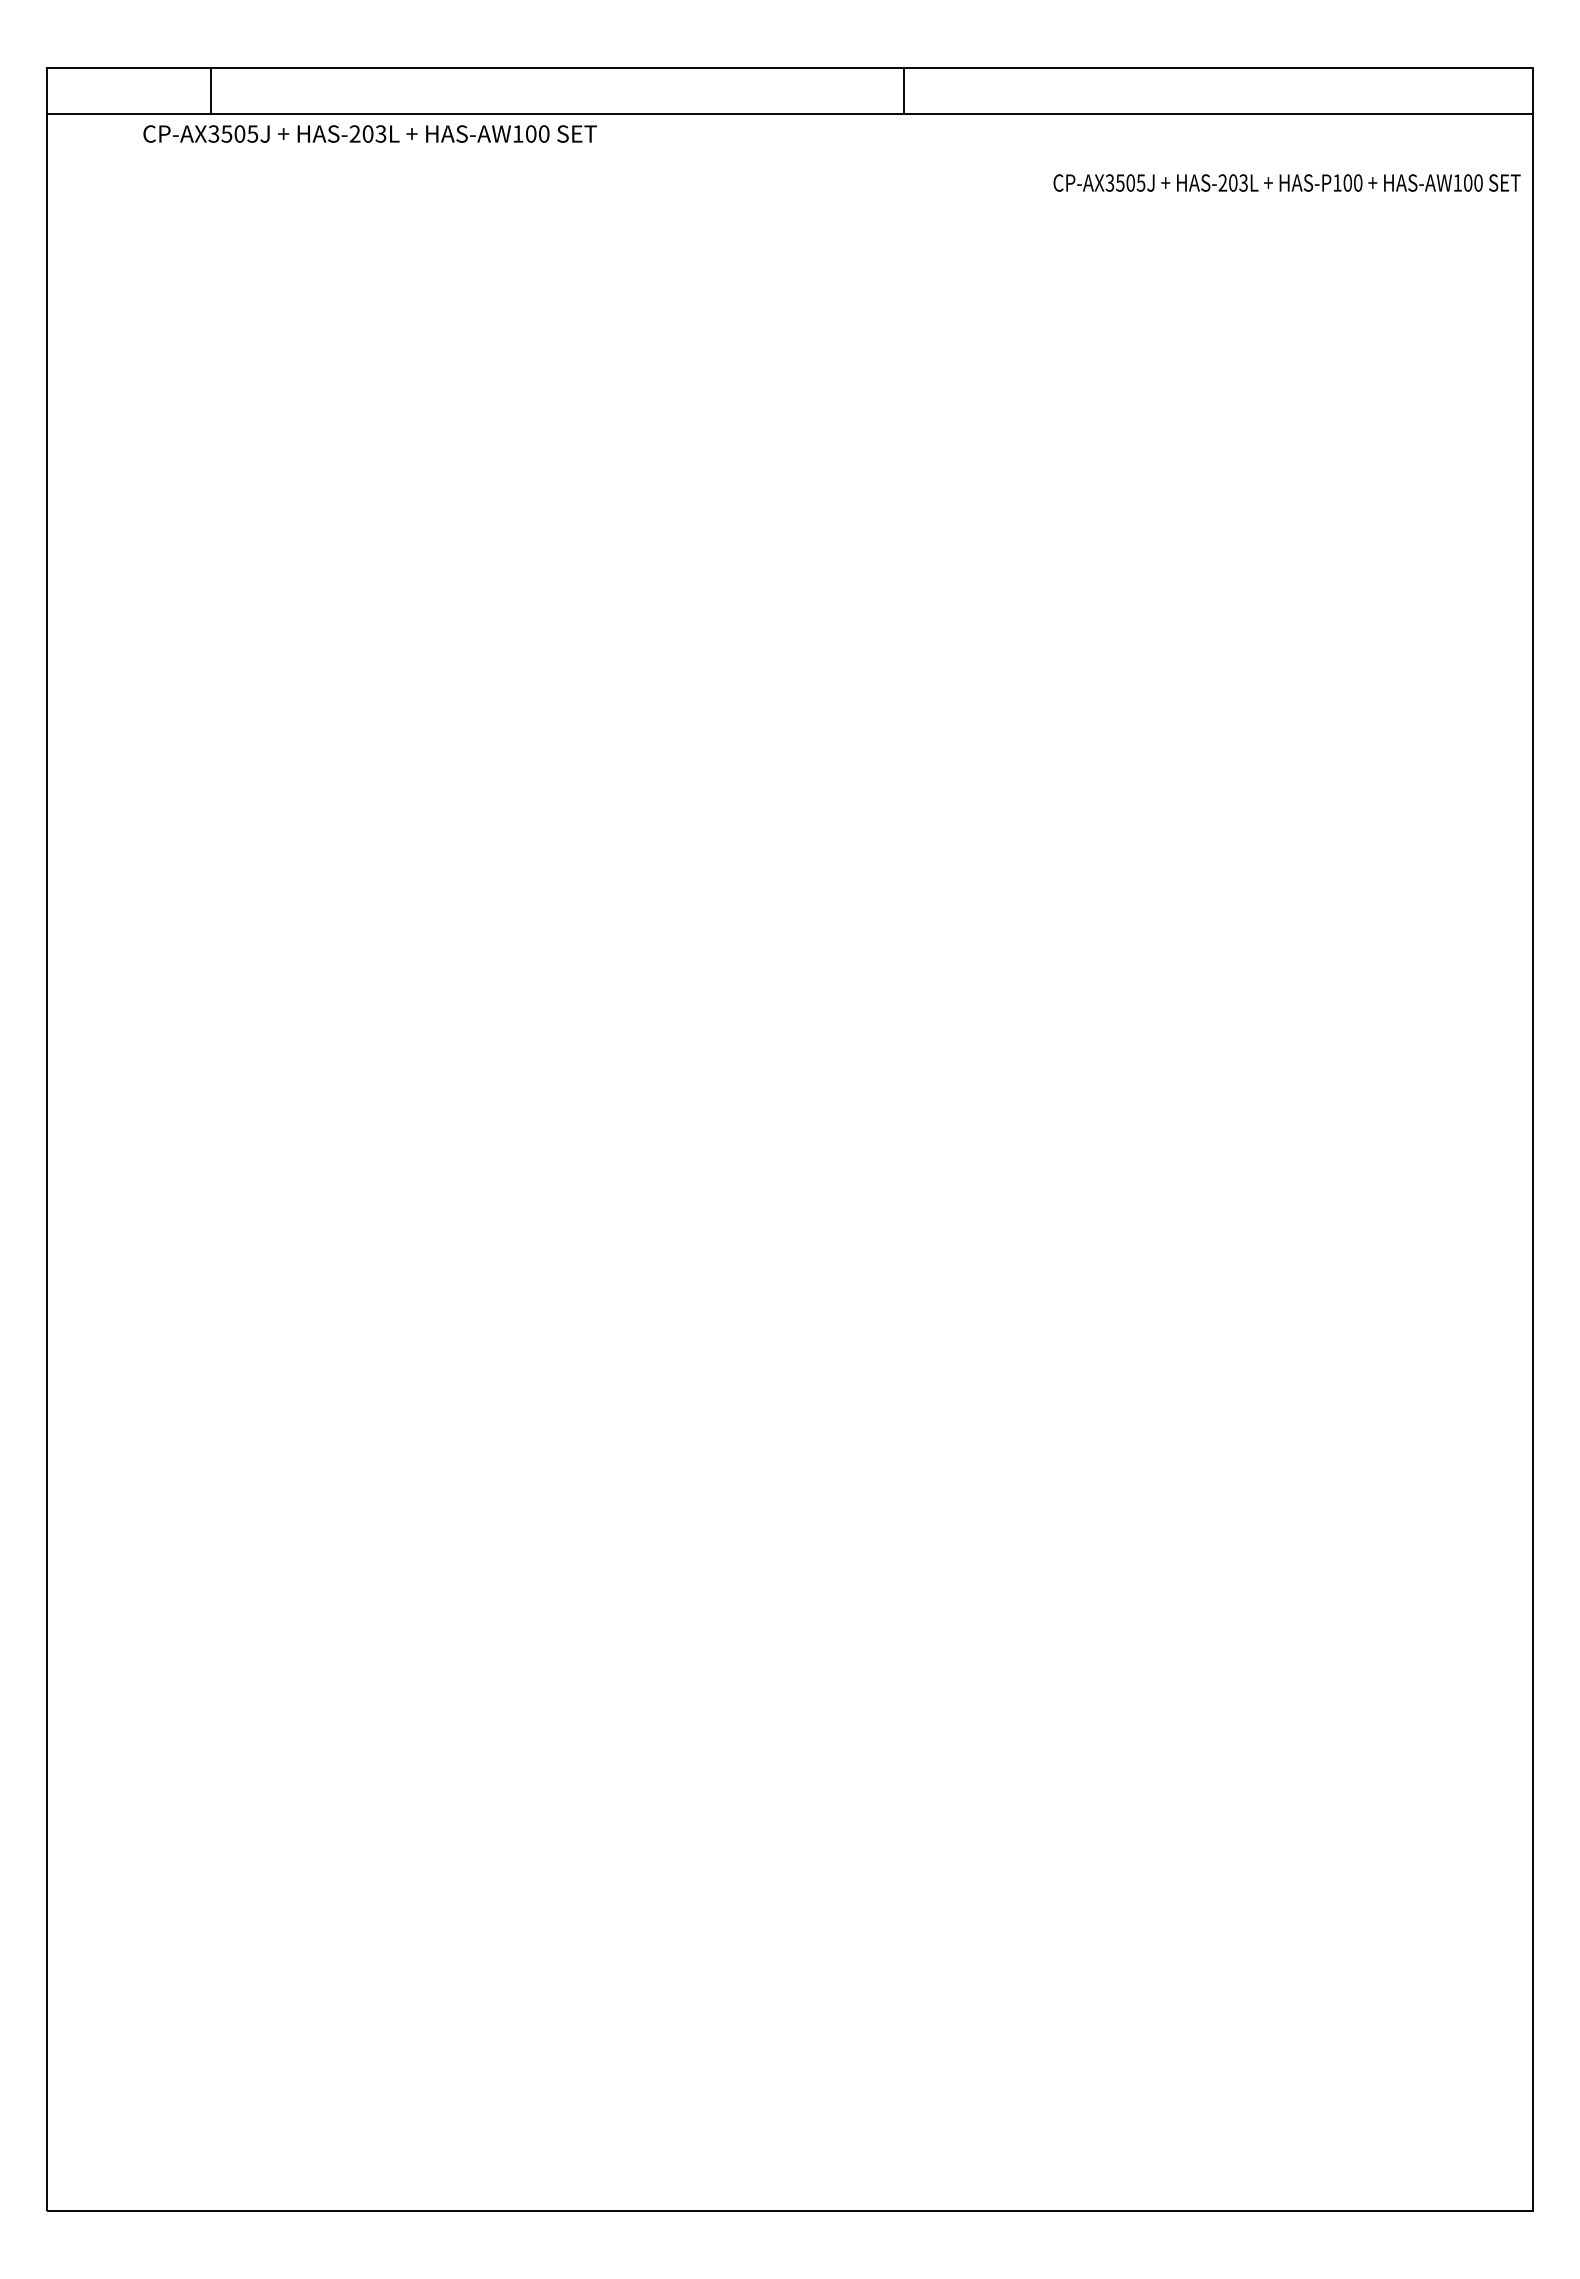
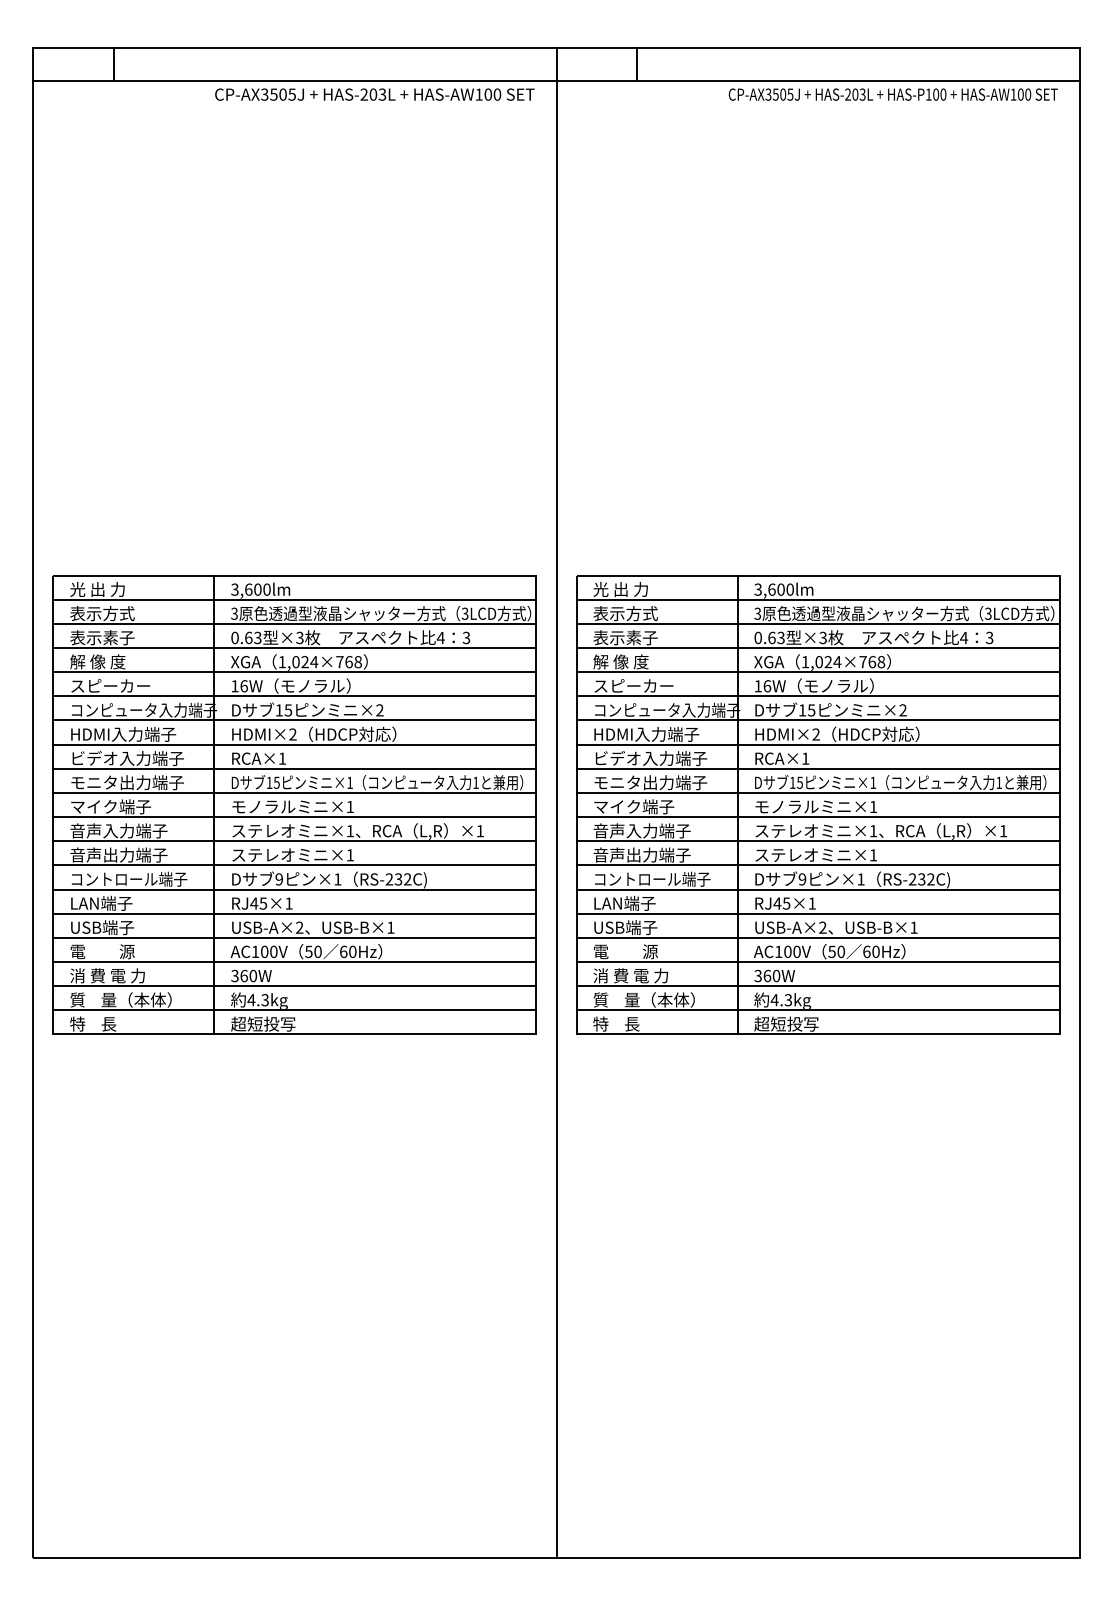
line: (210, 91) -> (113, 64), moved
text: (369, 133) -> (374, 94), moved
text: (1286, 182) -> (892, 94), moved
line: (790, 1139) -> (556, 803), added
part: (418, 1142) -> (294, 805), added
part: (1161, 1142) -> (818, 805), added

